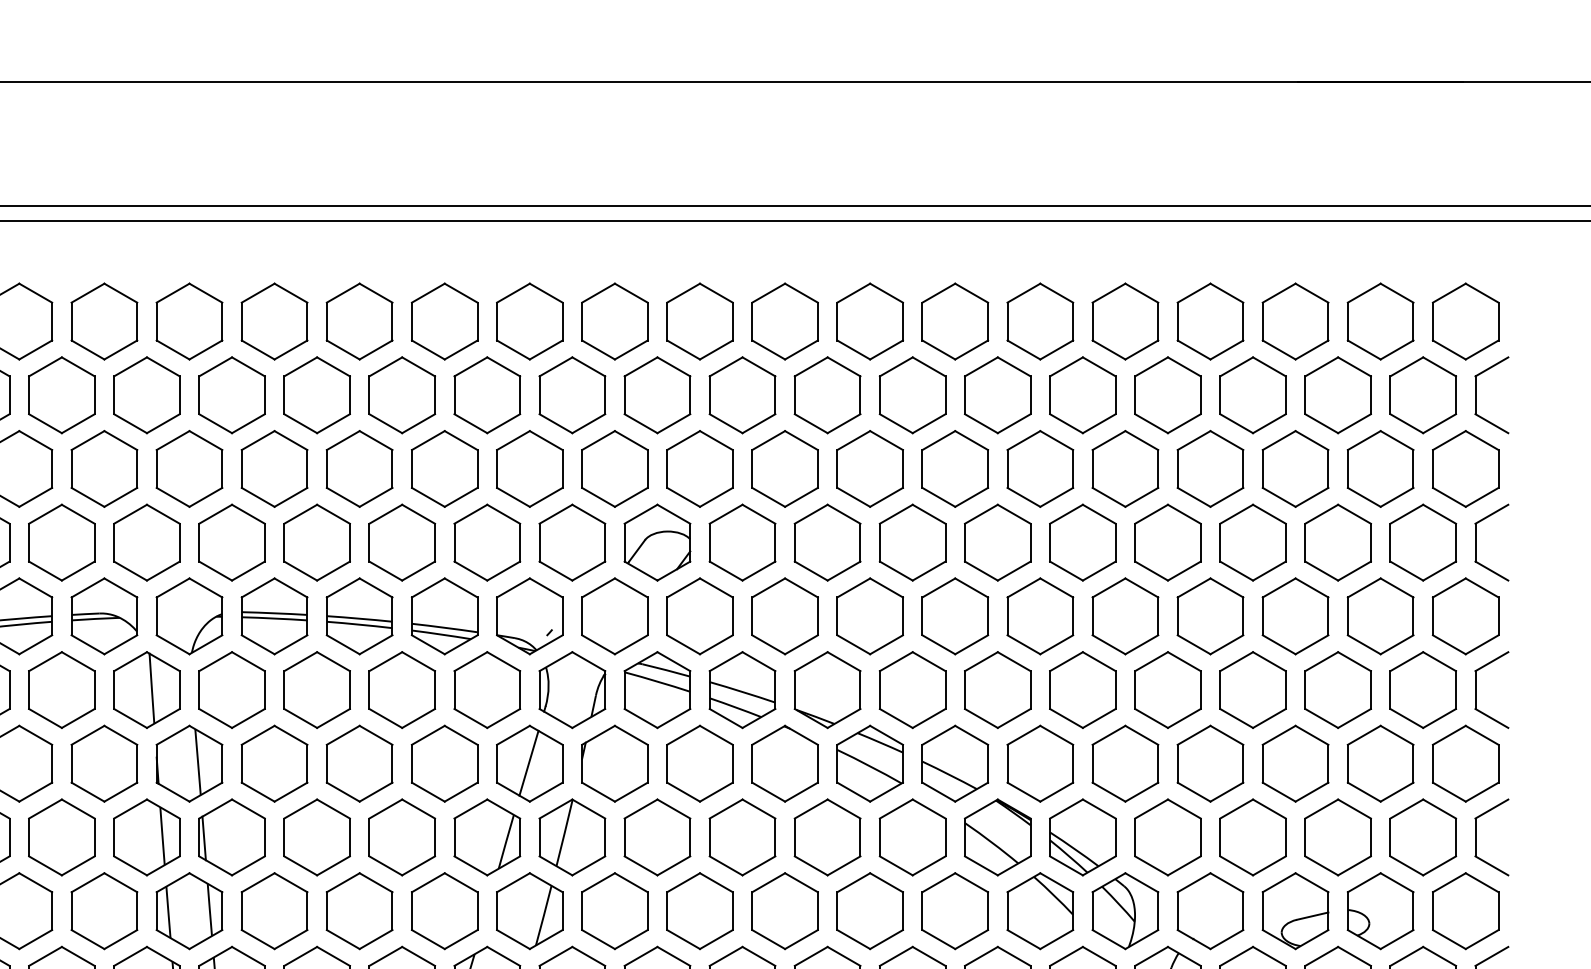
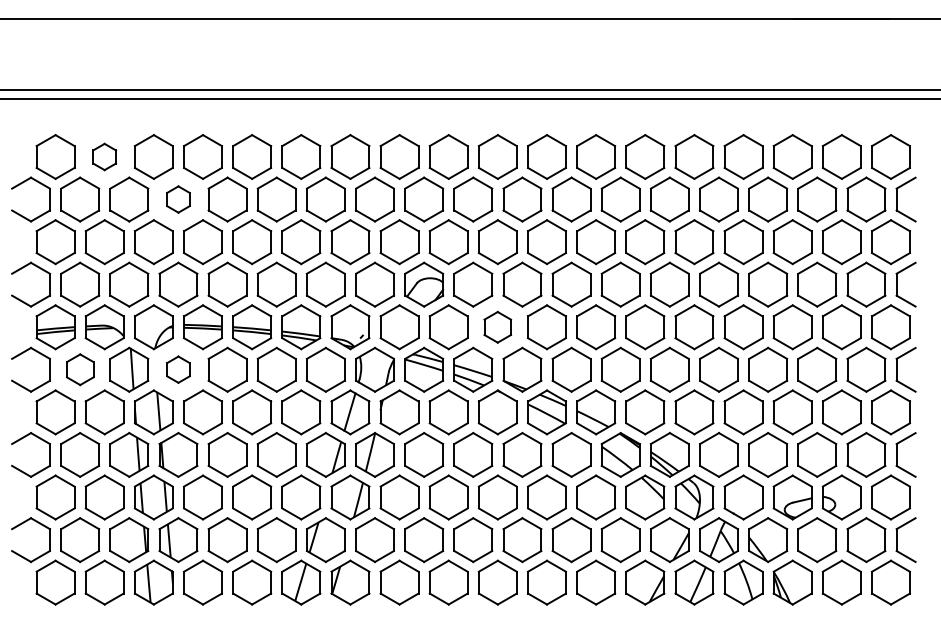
part: (103, 320) -> (104, 156), size x0.6
part: (232, 395) -> (178, 199), size x0.6
part: (784, 616) -> (497, 327), size x0.7
part: (62, 689) -> (80, 369), size x0.7
part: (232, 689) -> (178, 369), size x0.6

